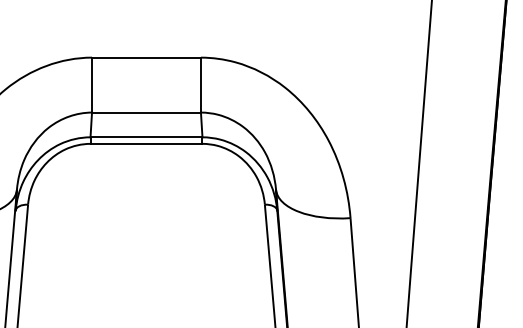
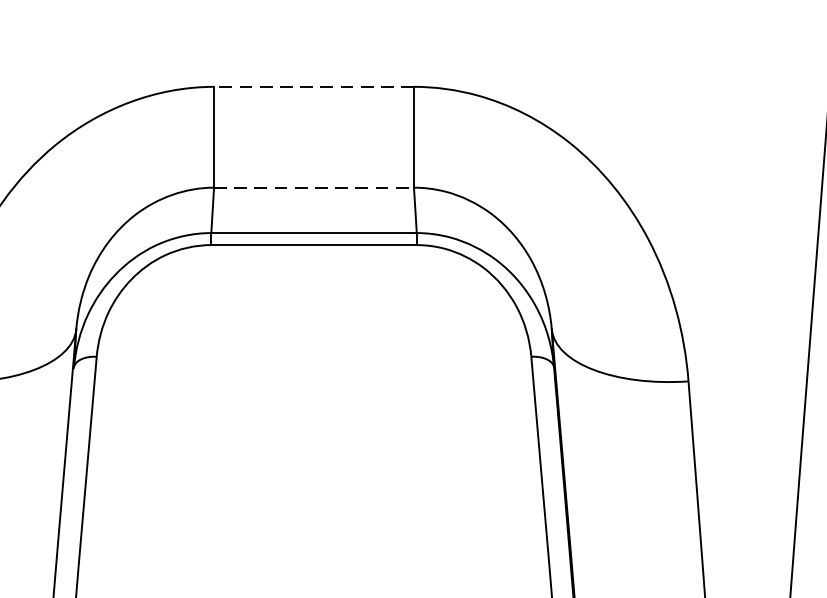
line: (145, 57) -> (312, 86), solid -> dashed
line: (146, 112) -> (314, 187), solid -> dashed

